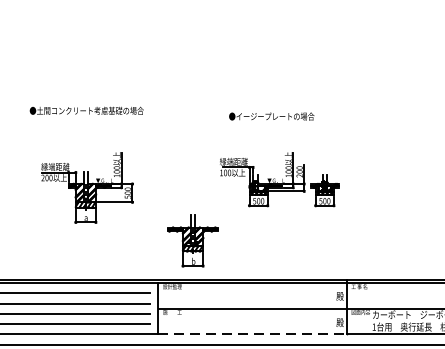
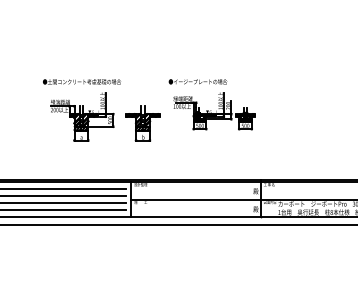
text: (86, 110) -> (81, 81), moved
text: (270, 116) -> (197, 81), moved
part: (192, 241) -> (142, 123), moved
line: (253, 334) -> (196, 217), dashed -> solid

